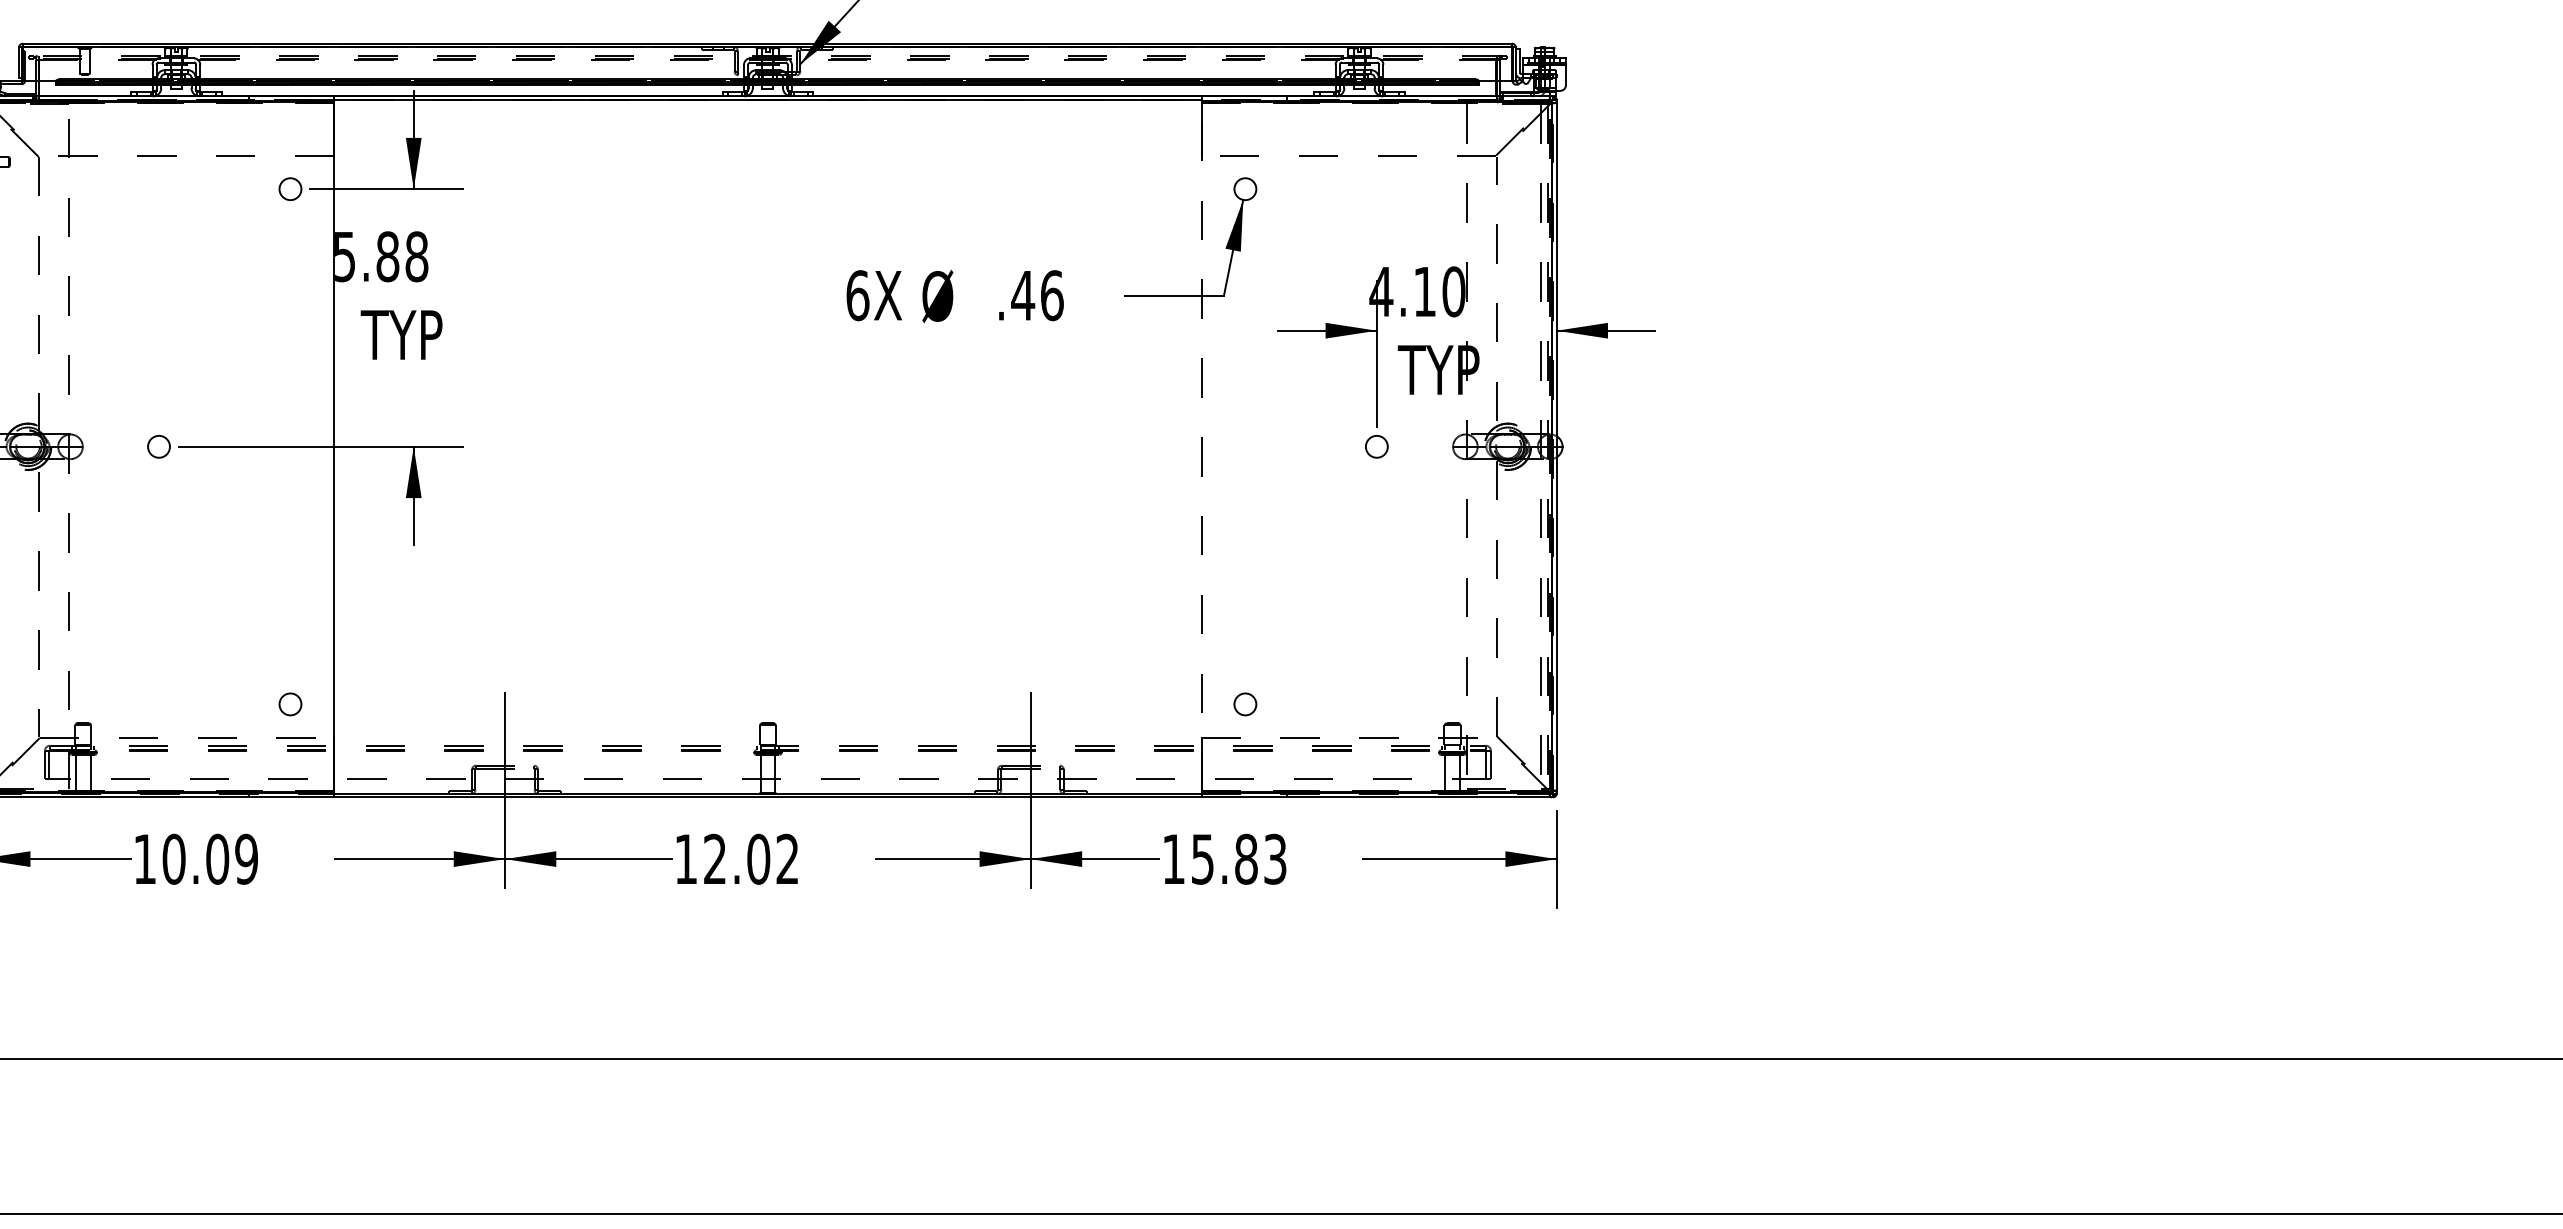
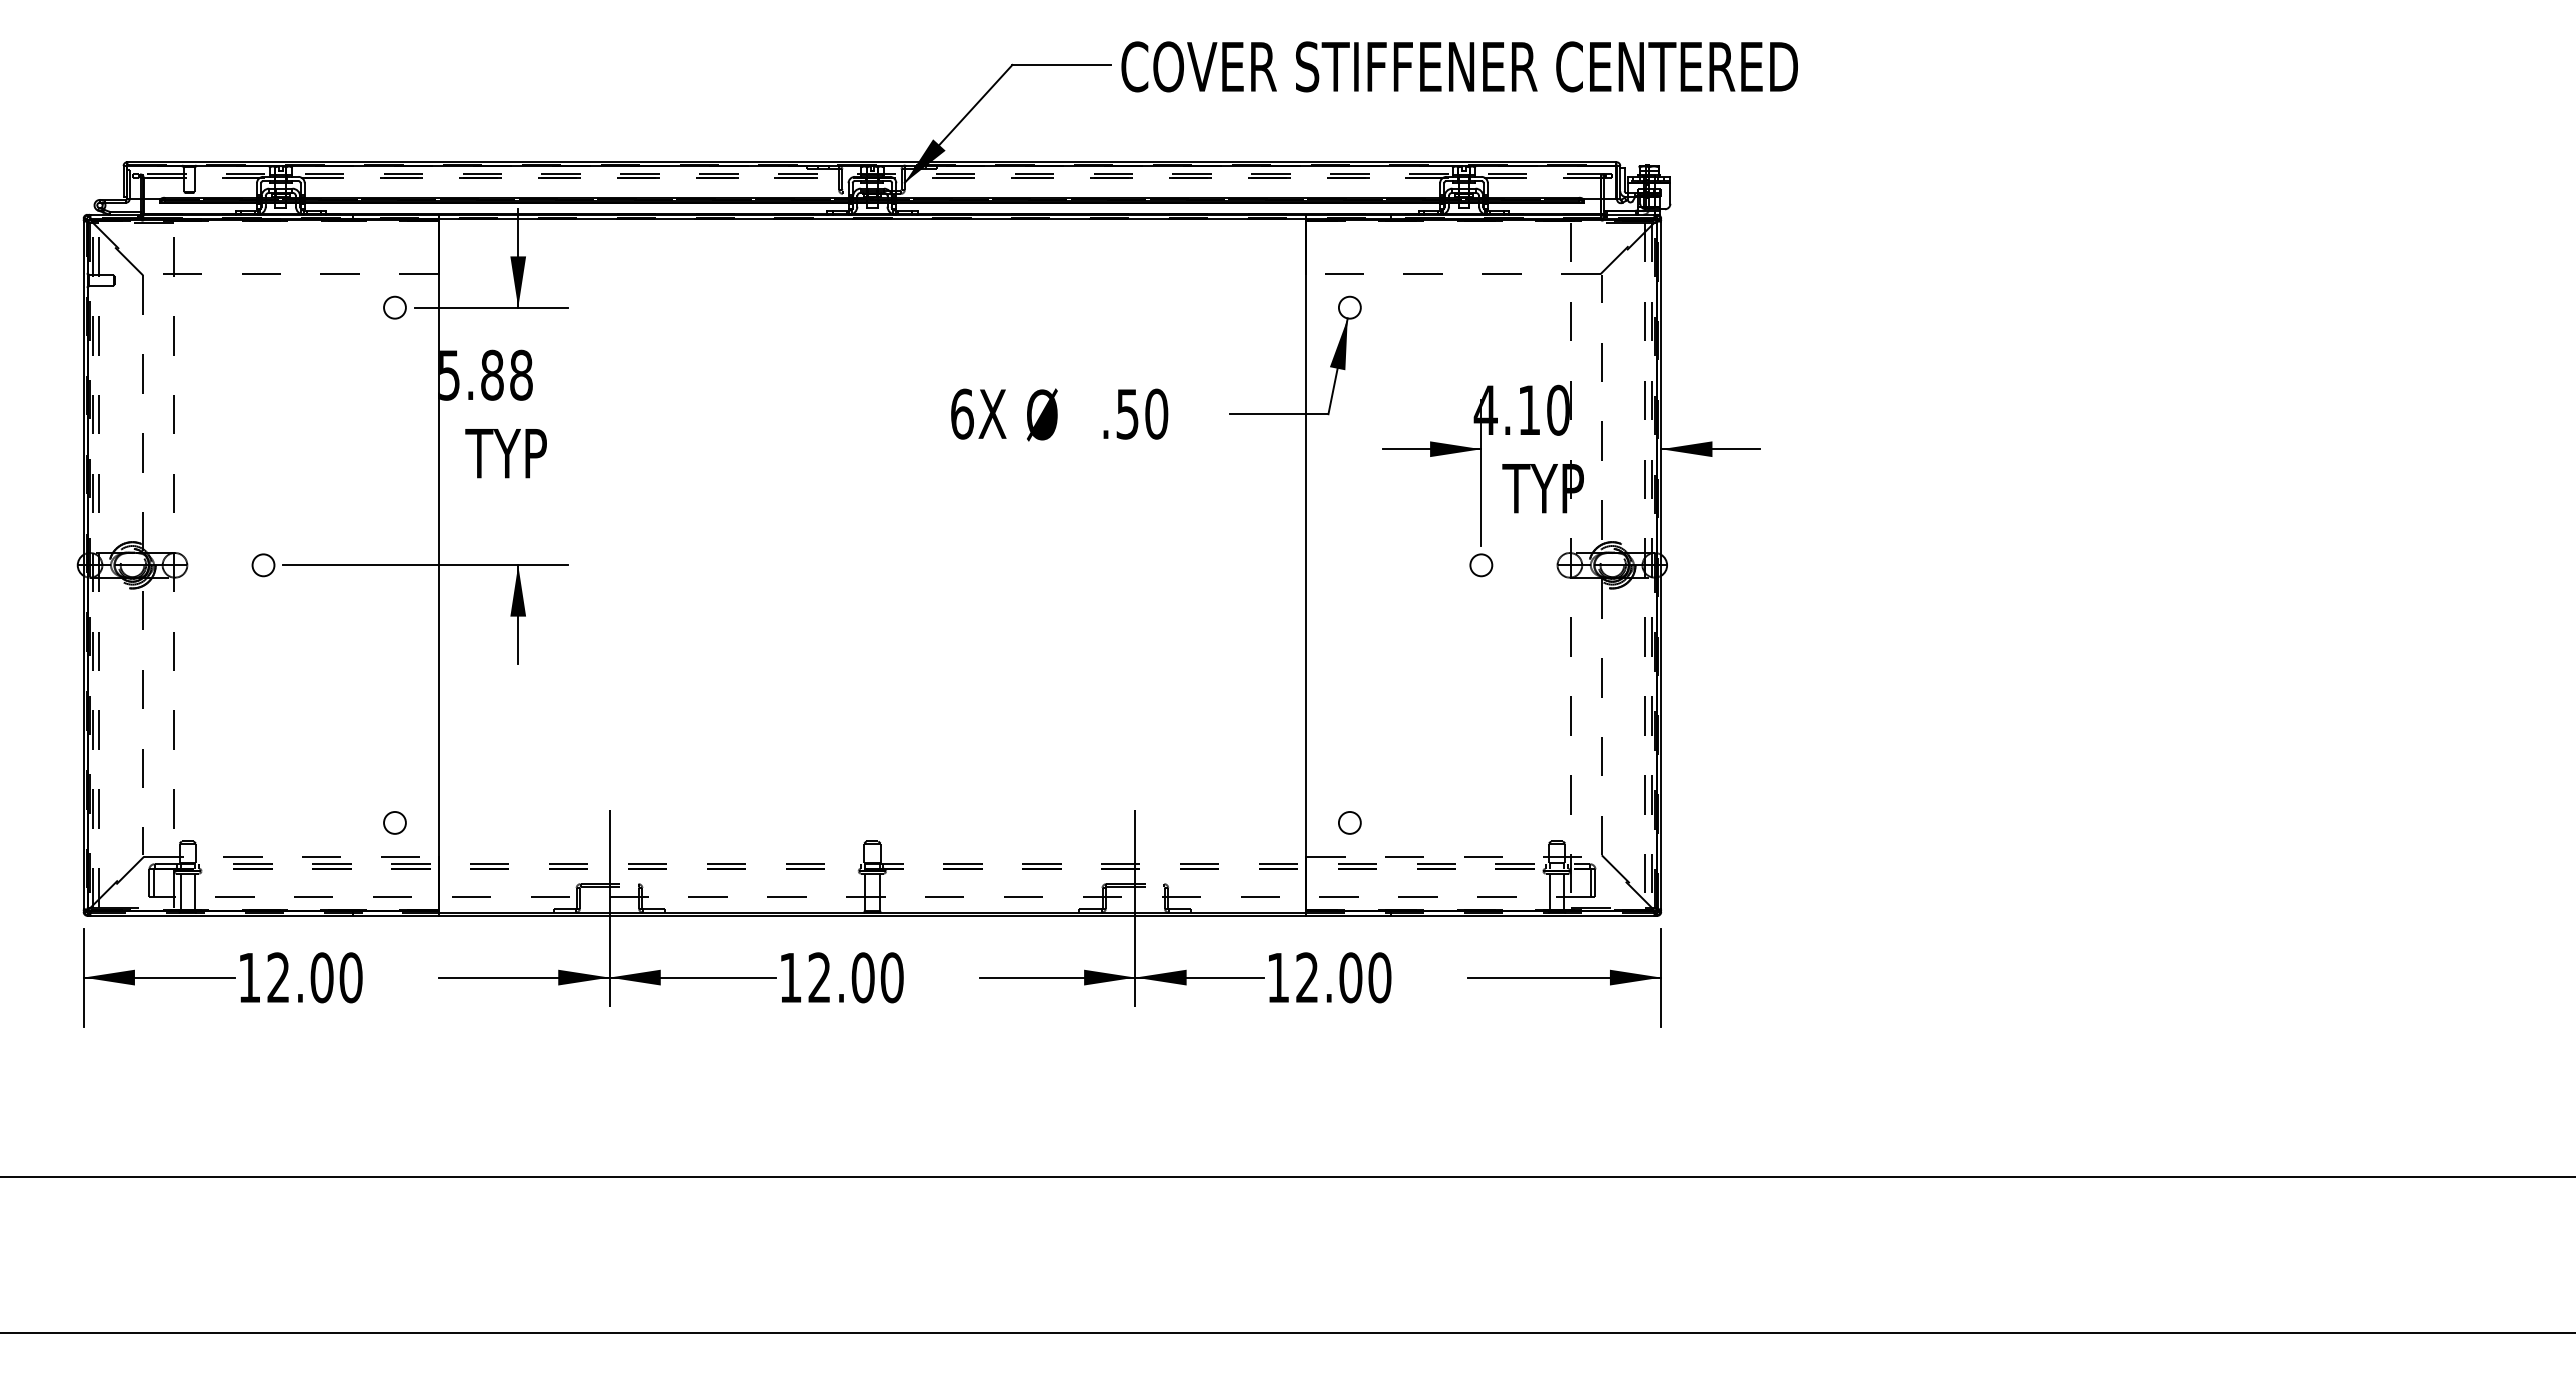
text: (1037, 294) -> (1141, 413), .46 -> .50
line: (1202, 445) -> (1306, 564), dashed -> solid
text: (210, 858) -> (314, 977), 10.09 -> 12.00
text: (787, 858) -> (891, 977), 12.02 -> 12.00
text: (1239, 858) -> (1343, 977), 15.83 -> 12.00

